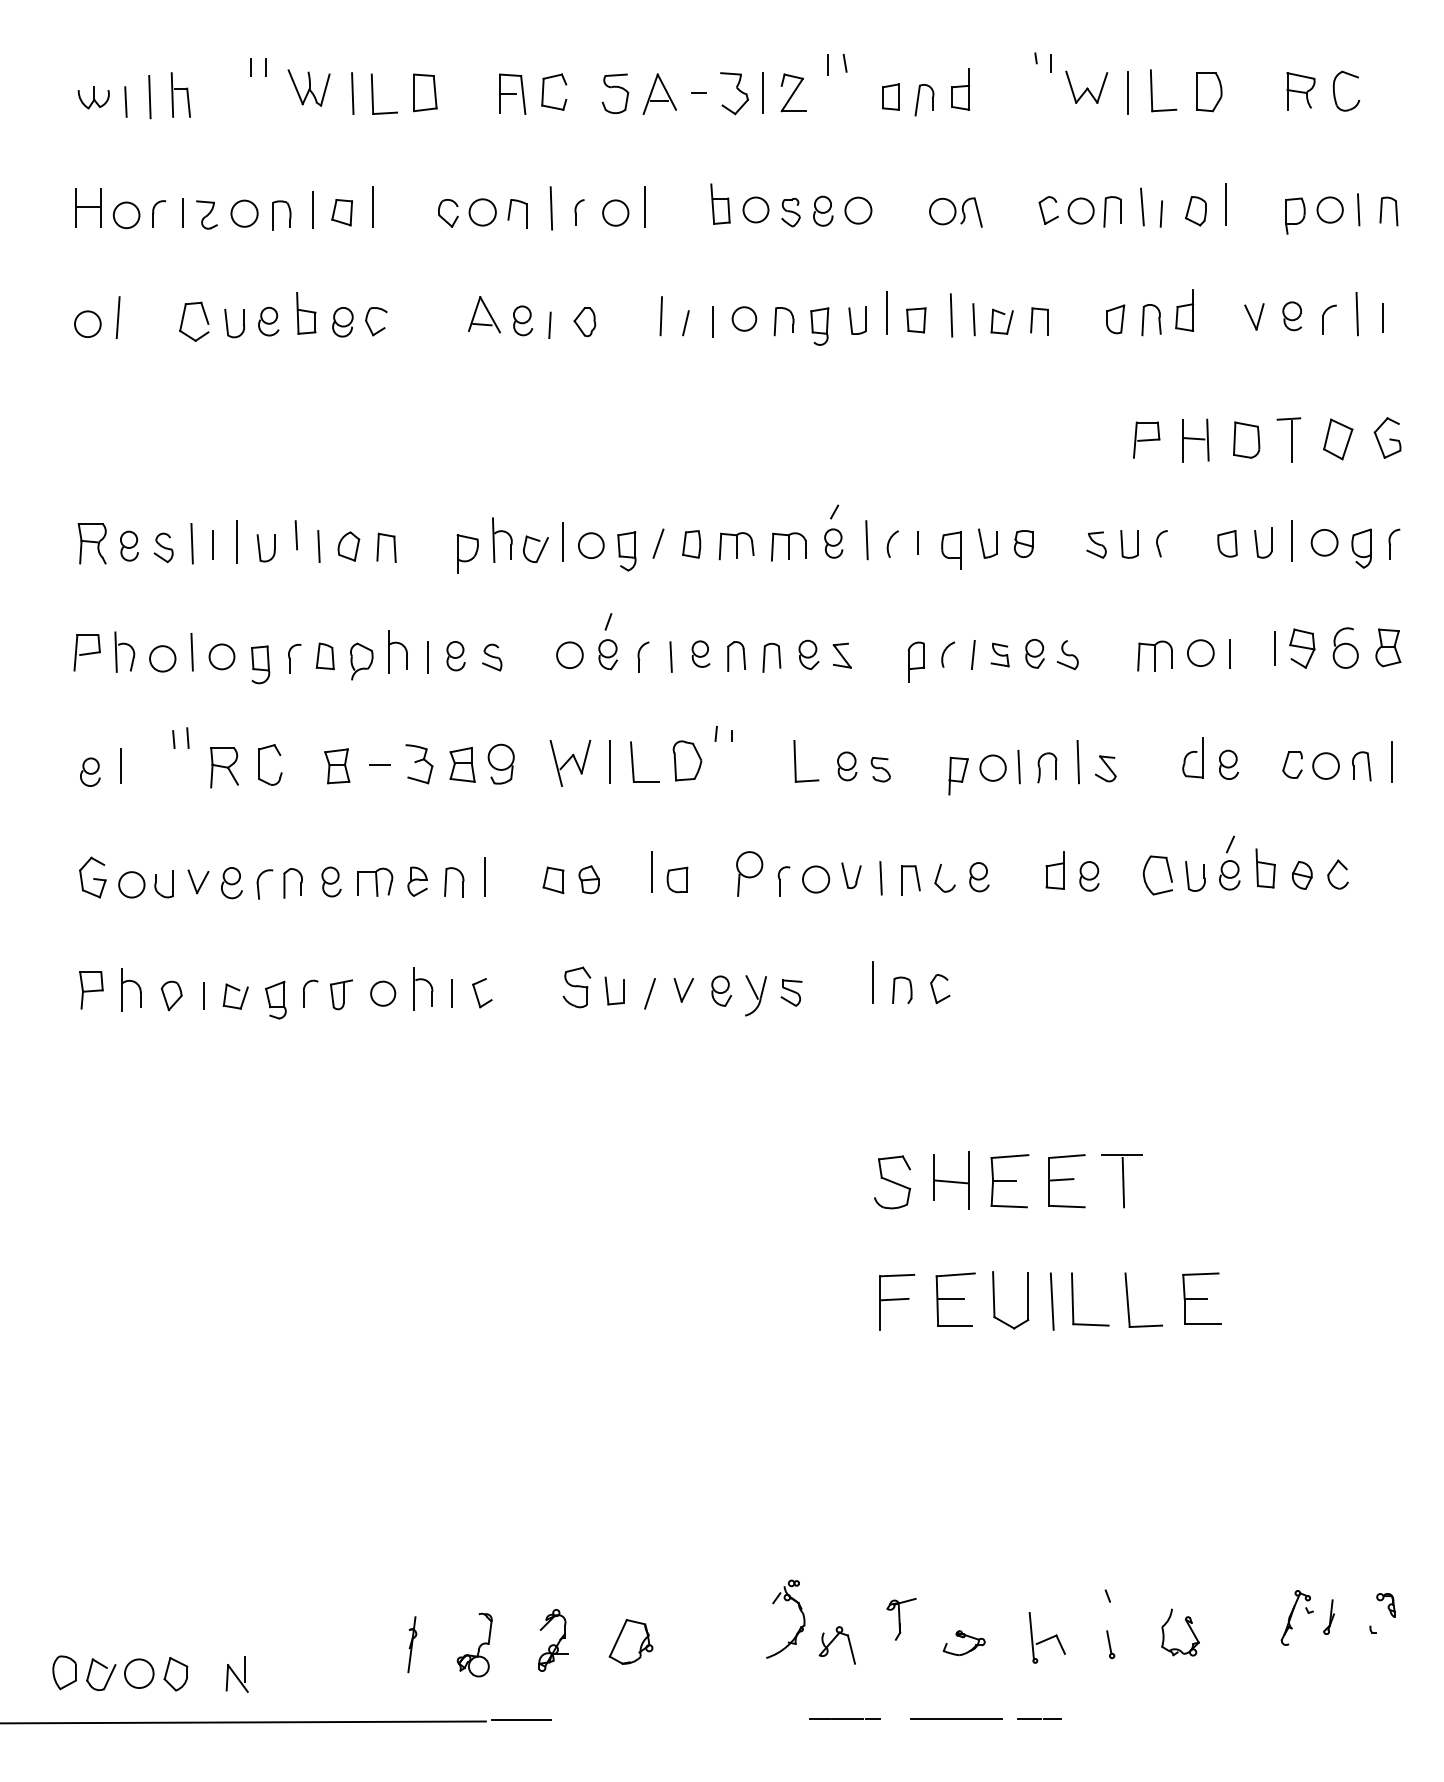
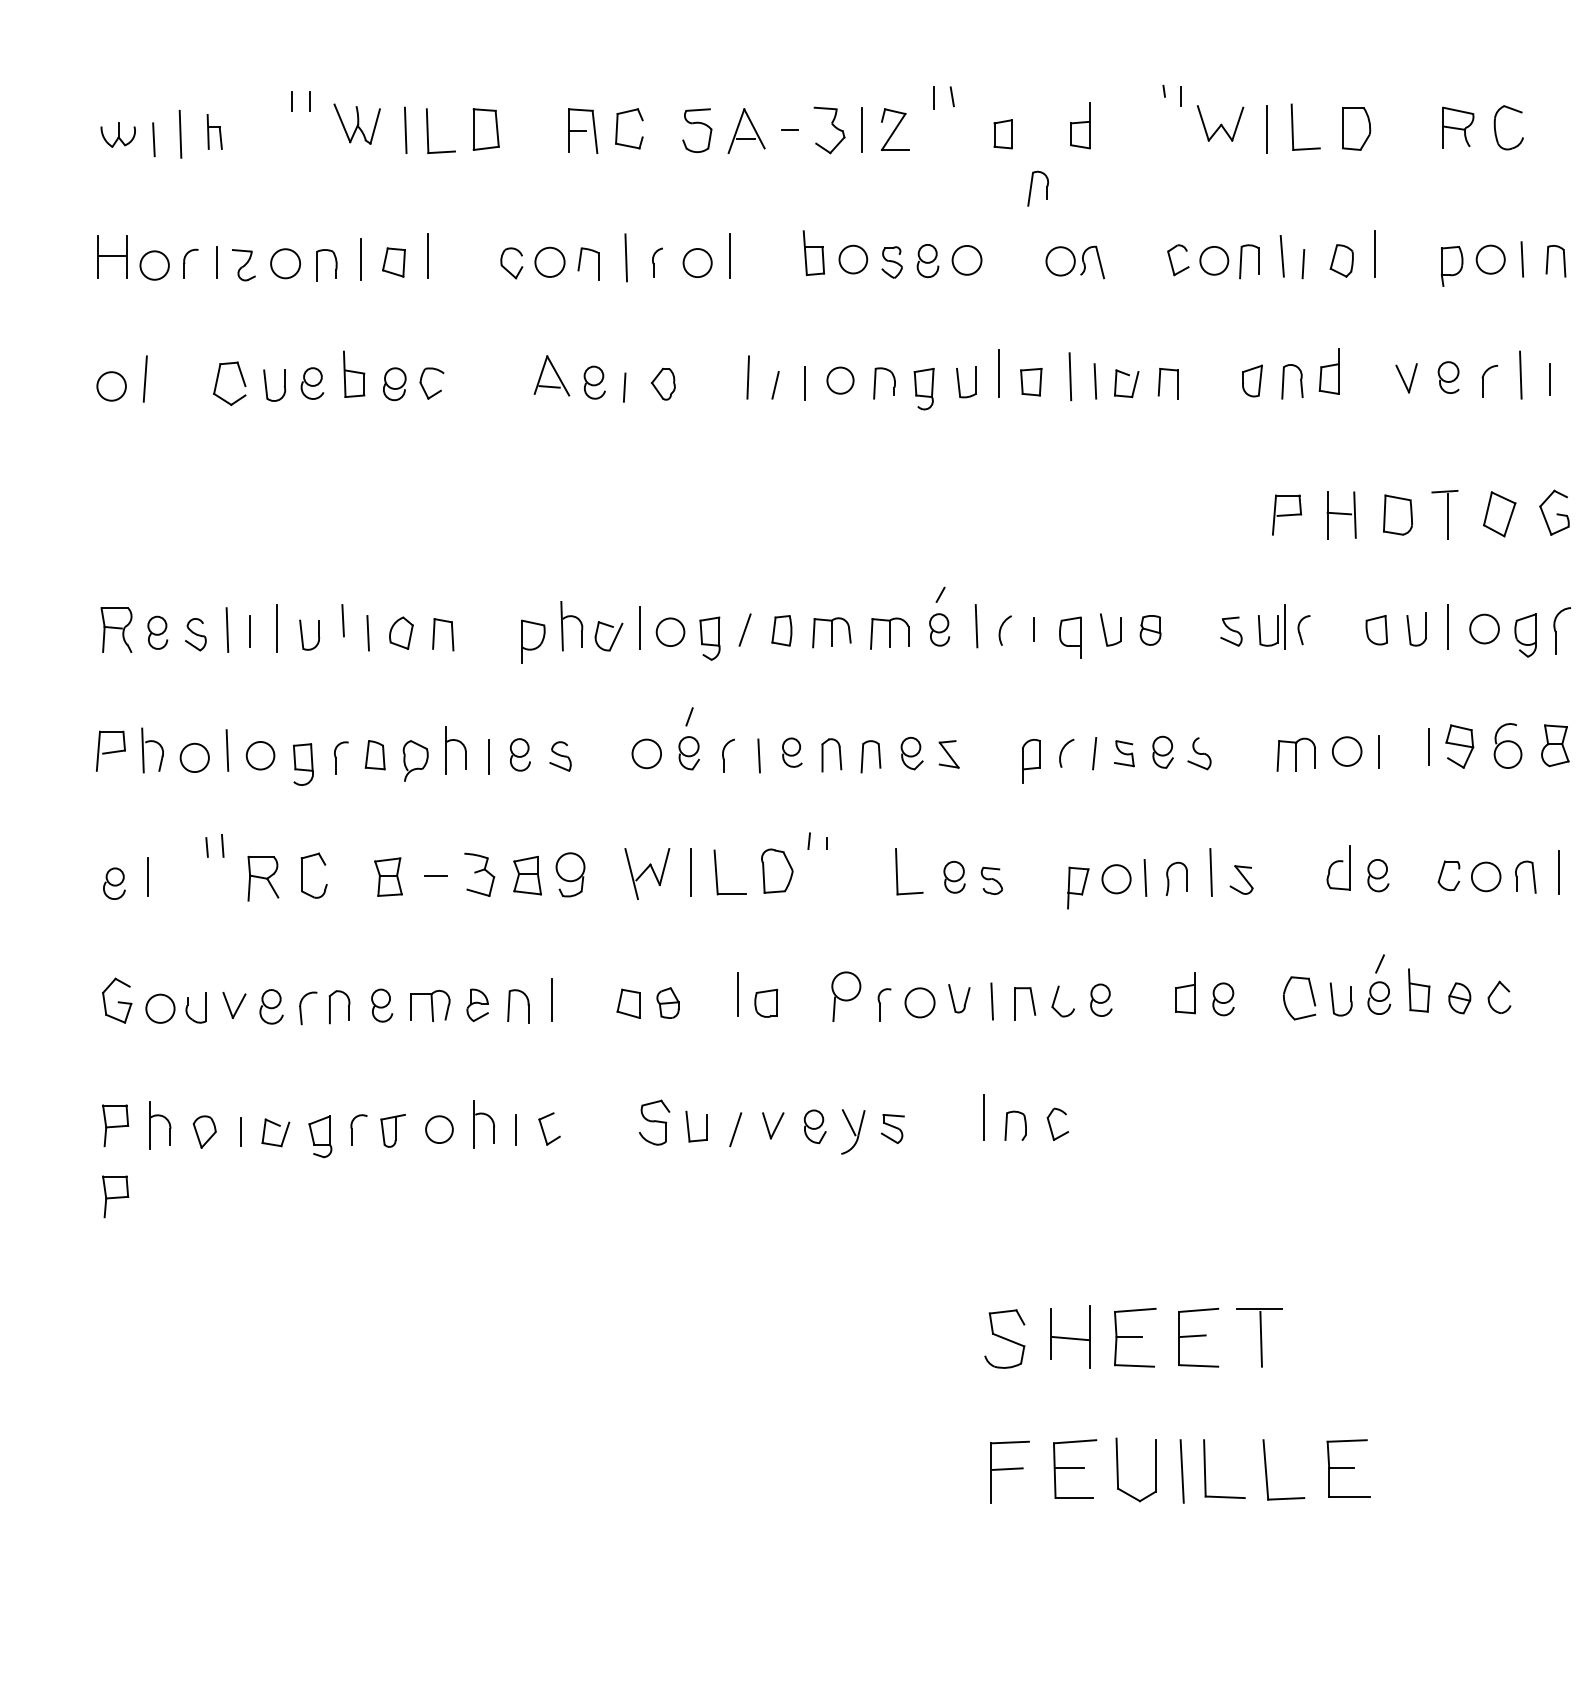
part: (180, 94) -> (214, 131), size x0.7
part: (924, 100) -> (1038, 189), moved
line: (1144, 540) -> (1284, 626), added
part: (1394, 543) -> (1562, 629), size x1.4
part: (91, 1054) -> (115, 1197), added

